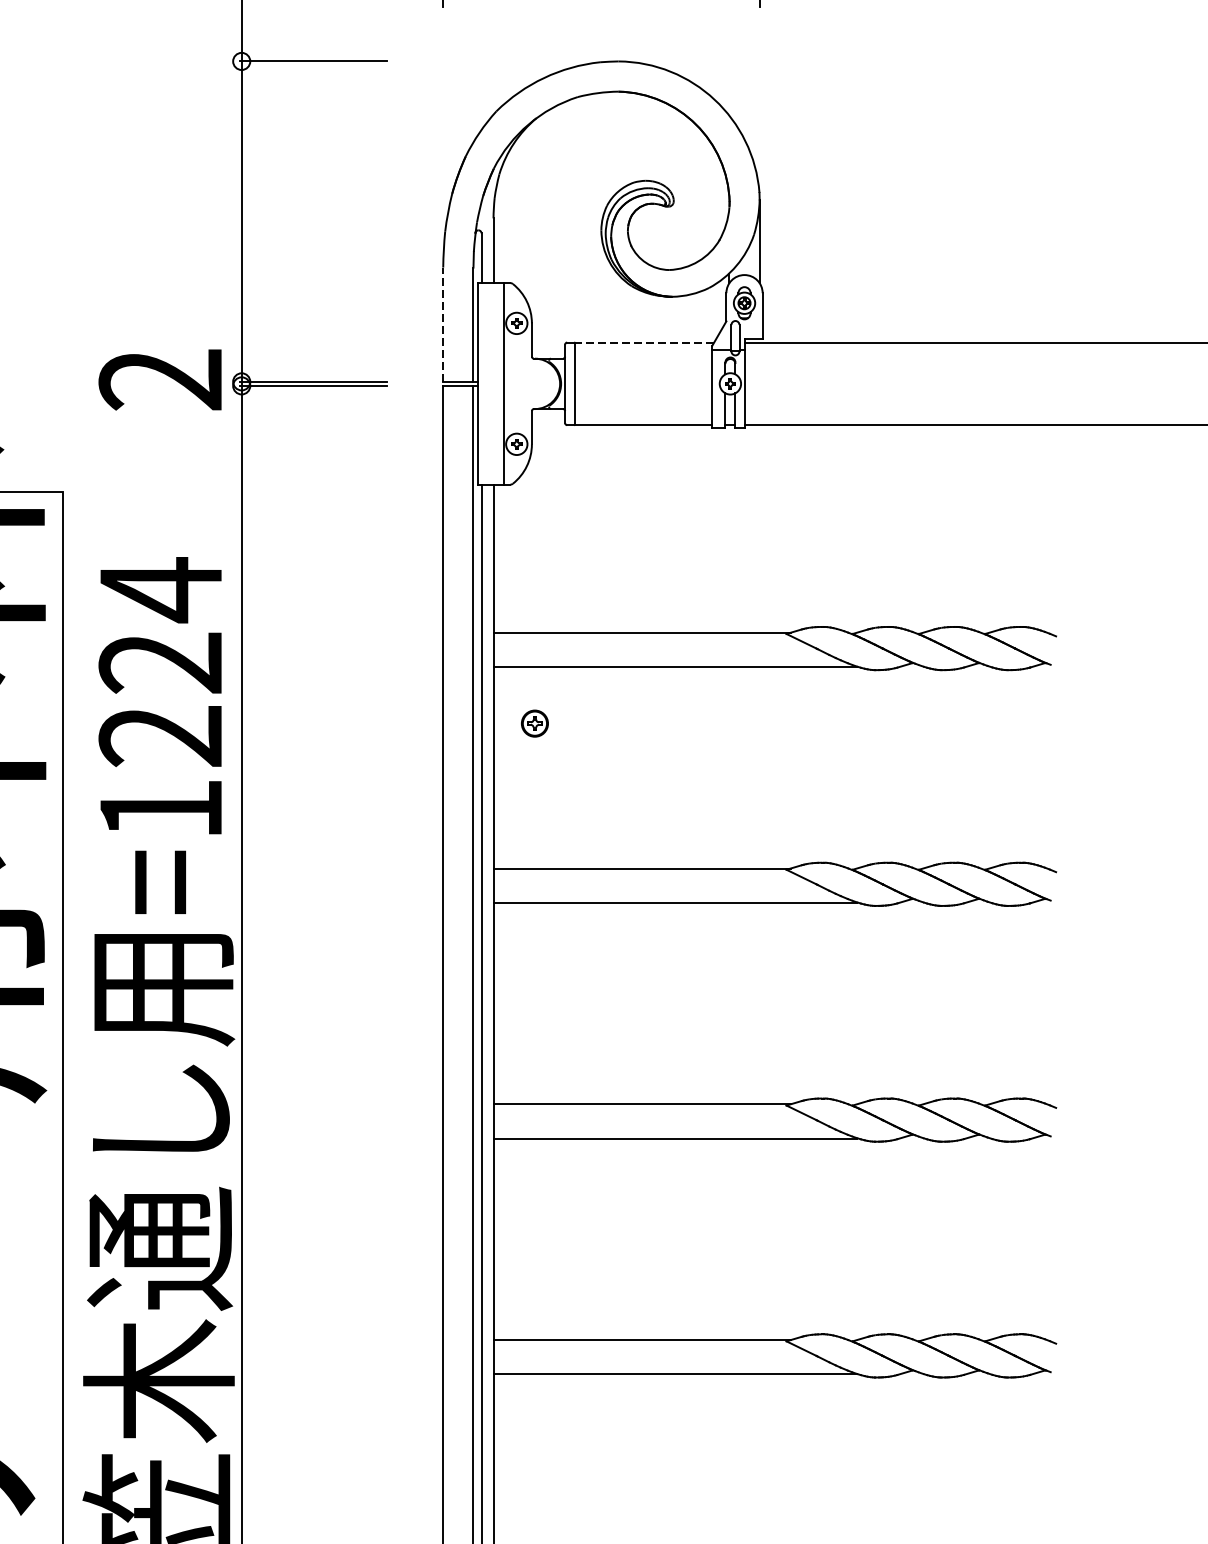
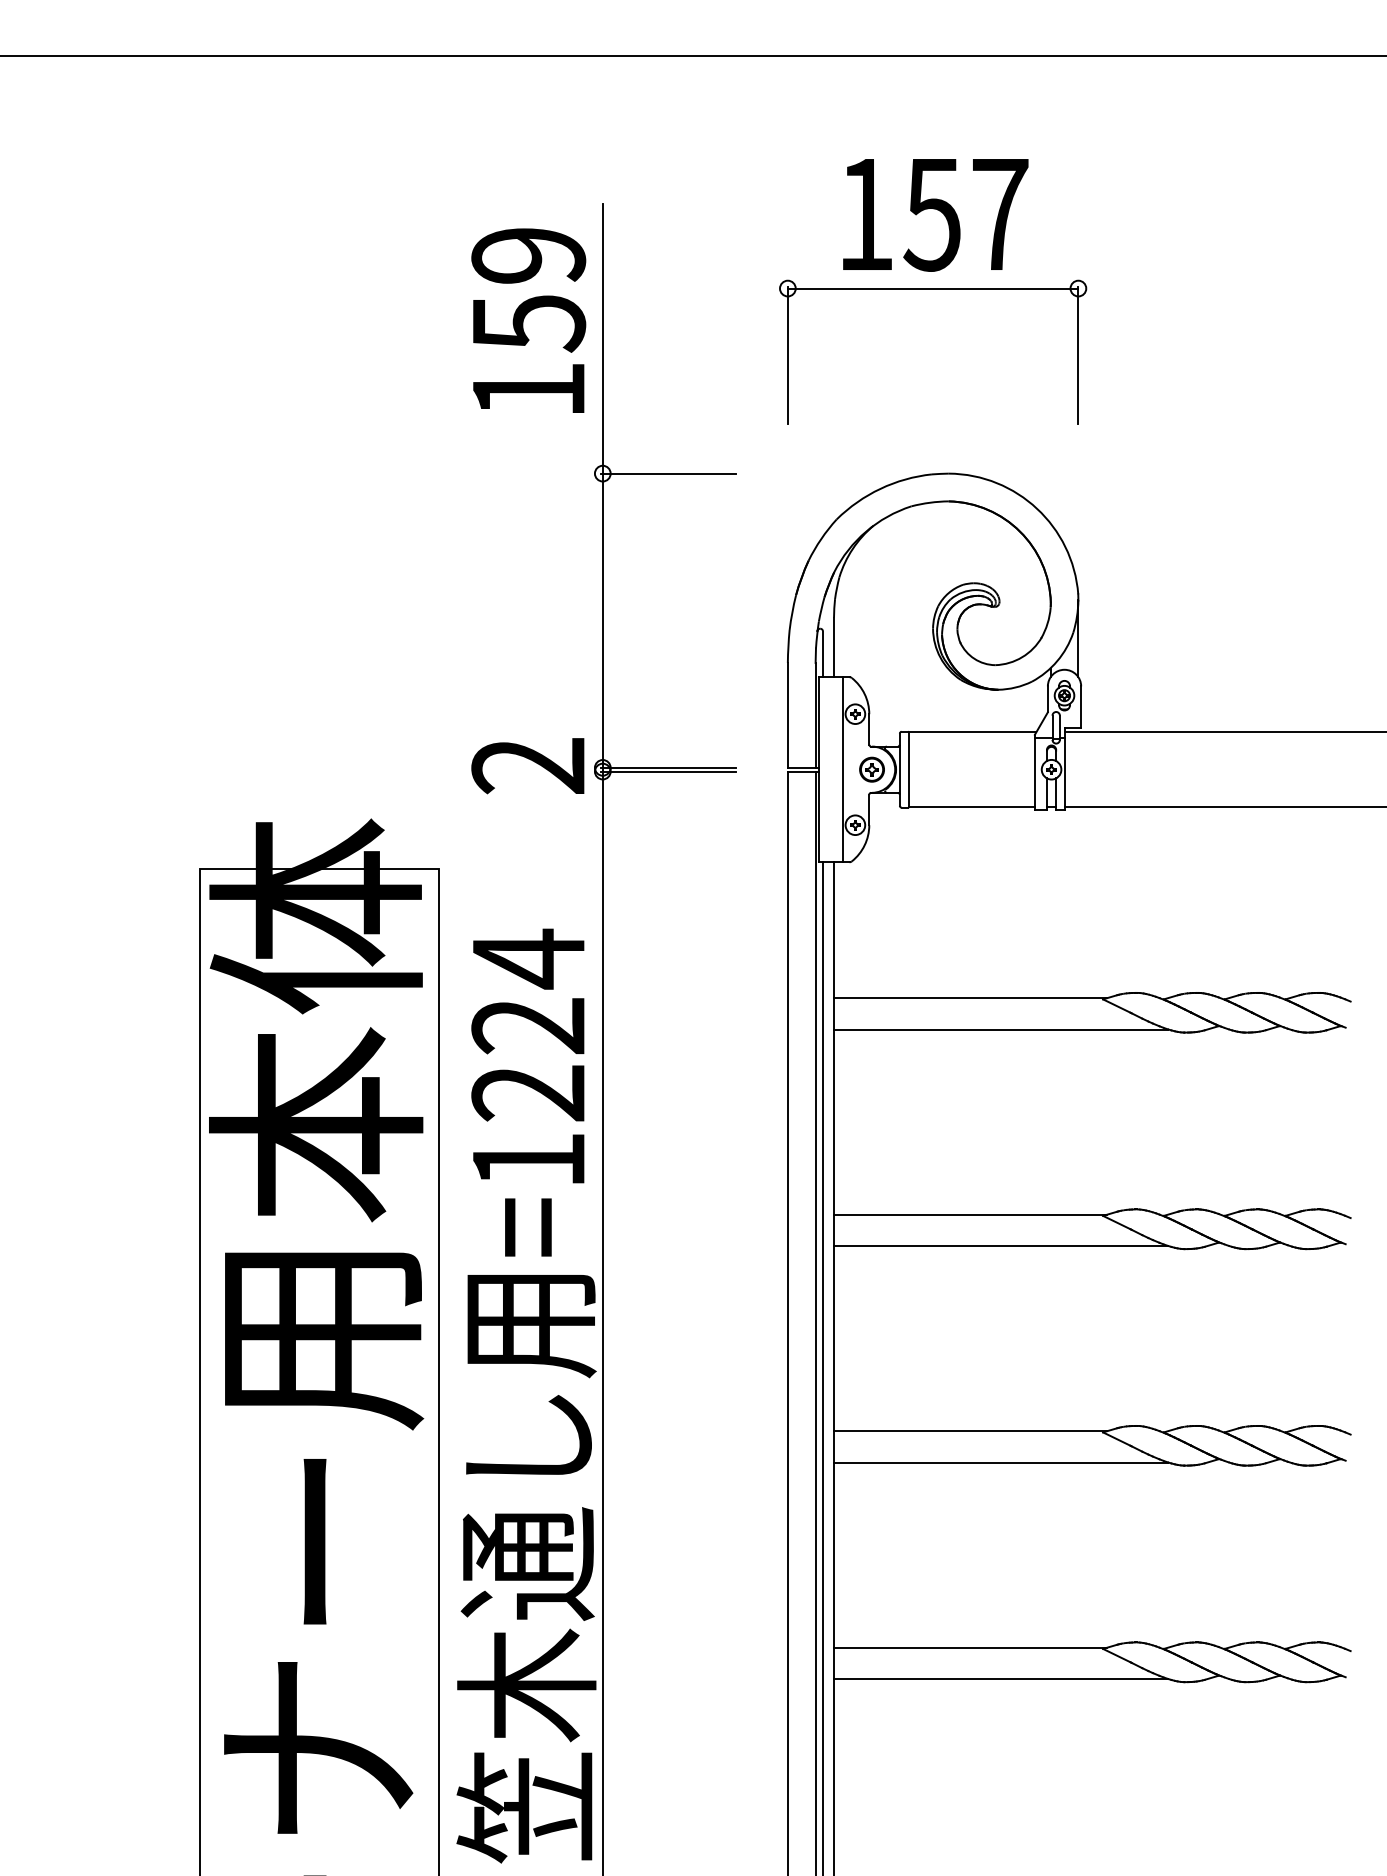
line: (442, 323) -> (787, 714), dashed -> solid
line: (644, 343) -> (972, 732), dashed -> solid
part: (534, 723) -> (871, 769), moved

